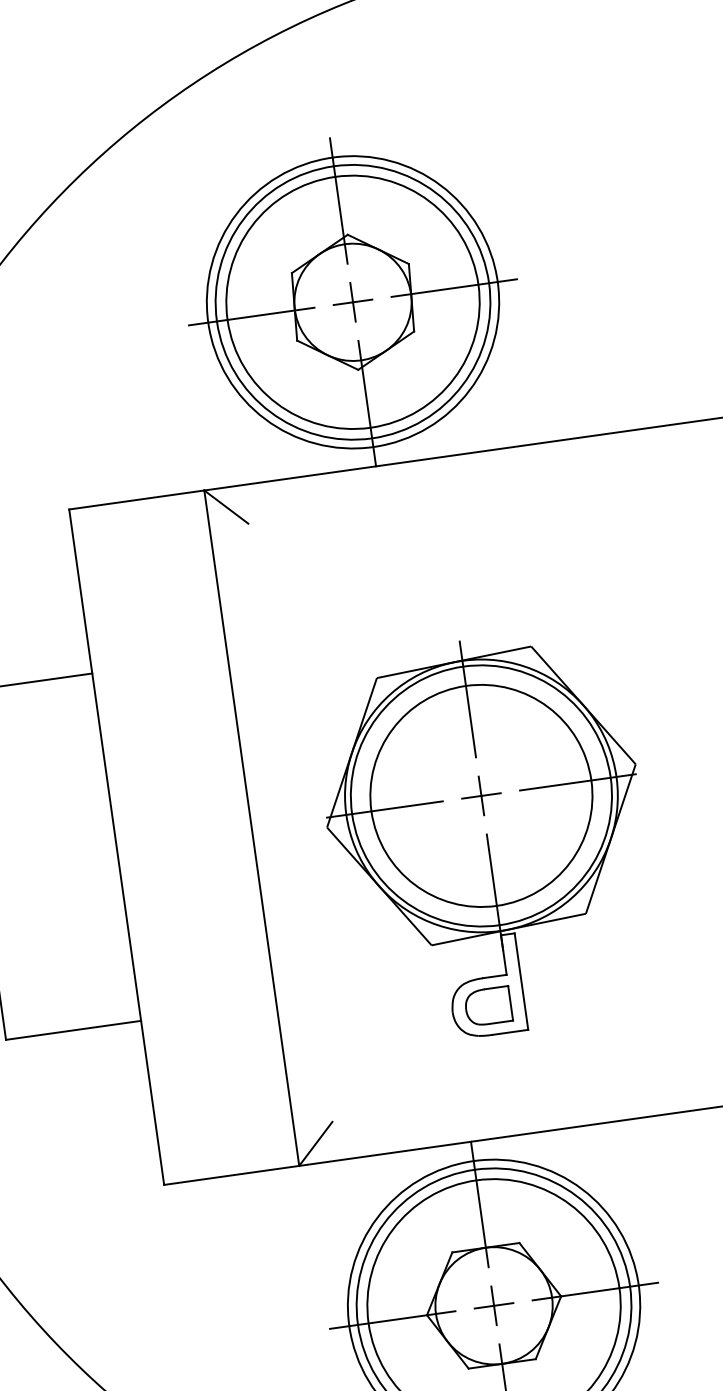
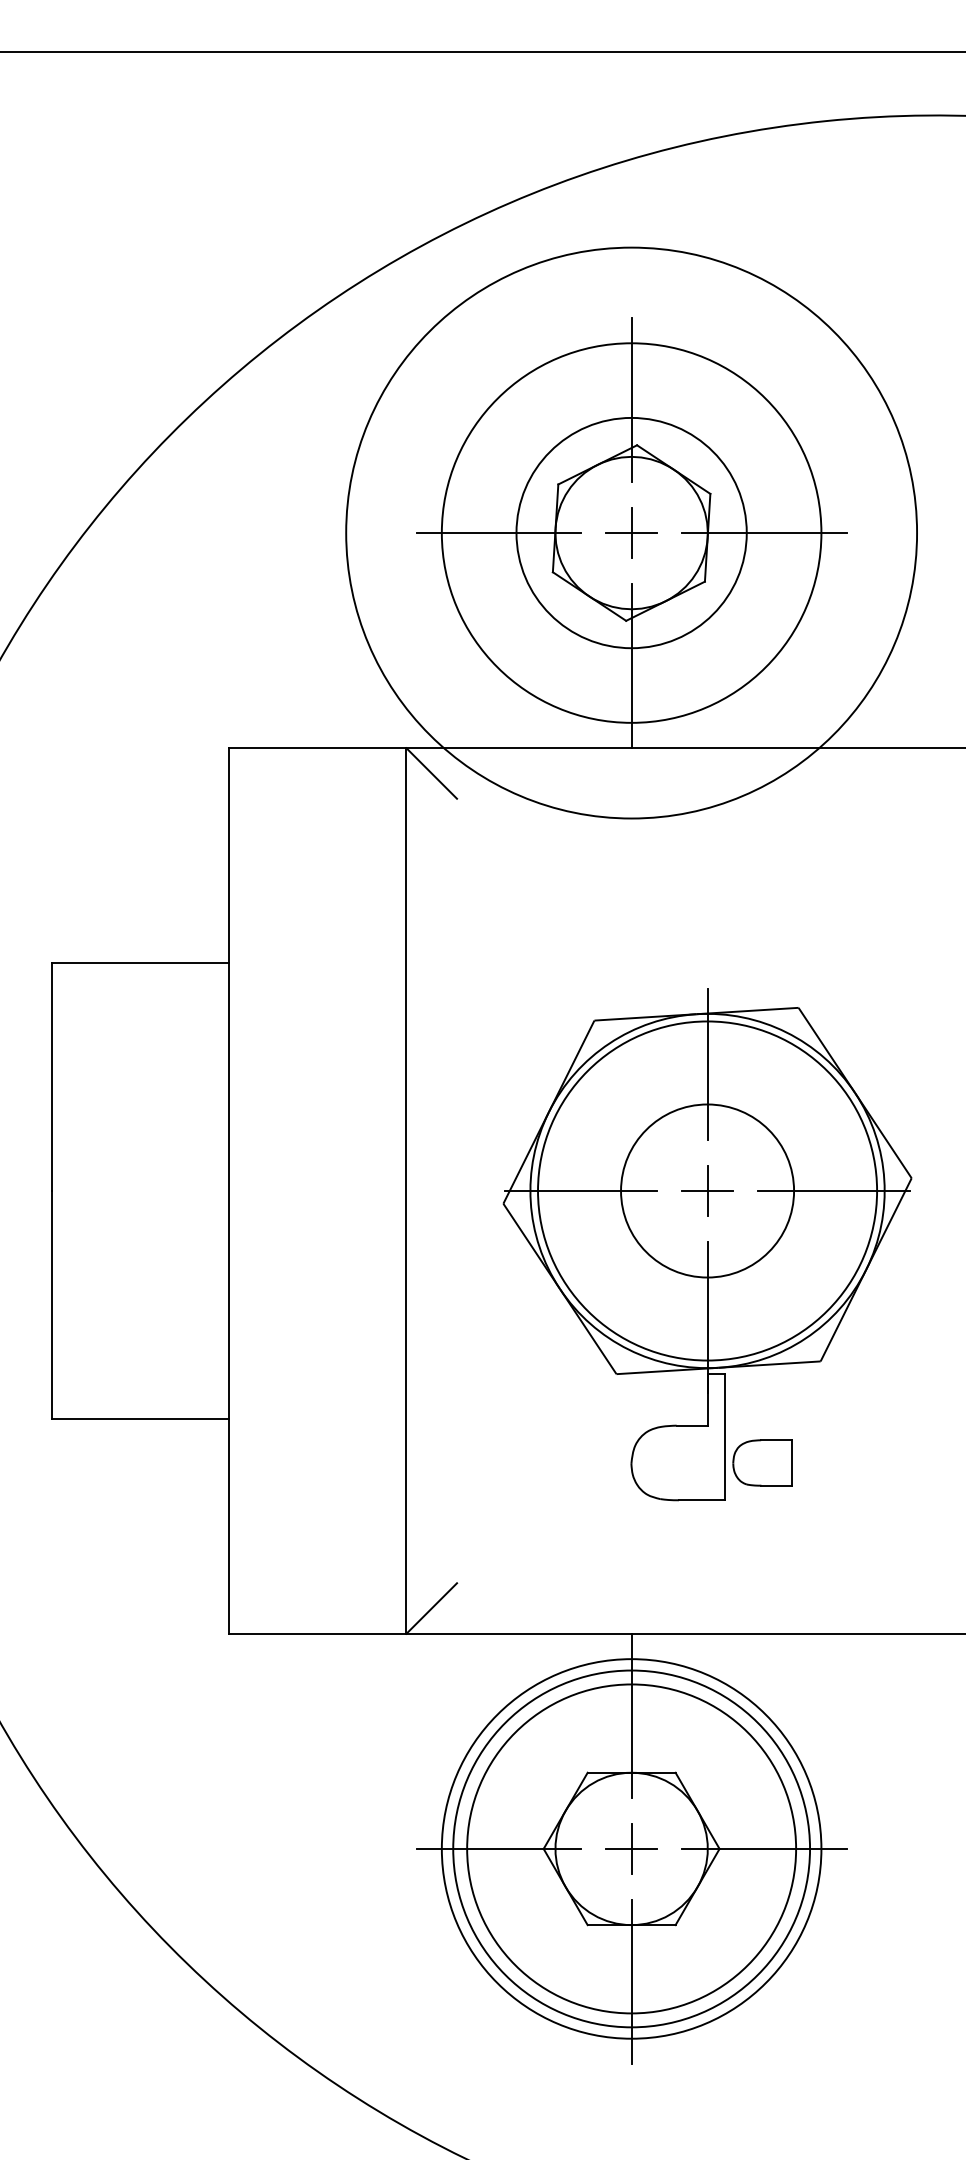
circle: (352, 301) -> (631, 532), size x0.7
circle: (352, 301) -> (631, 532), size x1.6
circle: (481, 795) -> (707, 1190), size x0.6
part: (488, 1006) -> (762, 1462), moved

